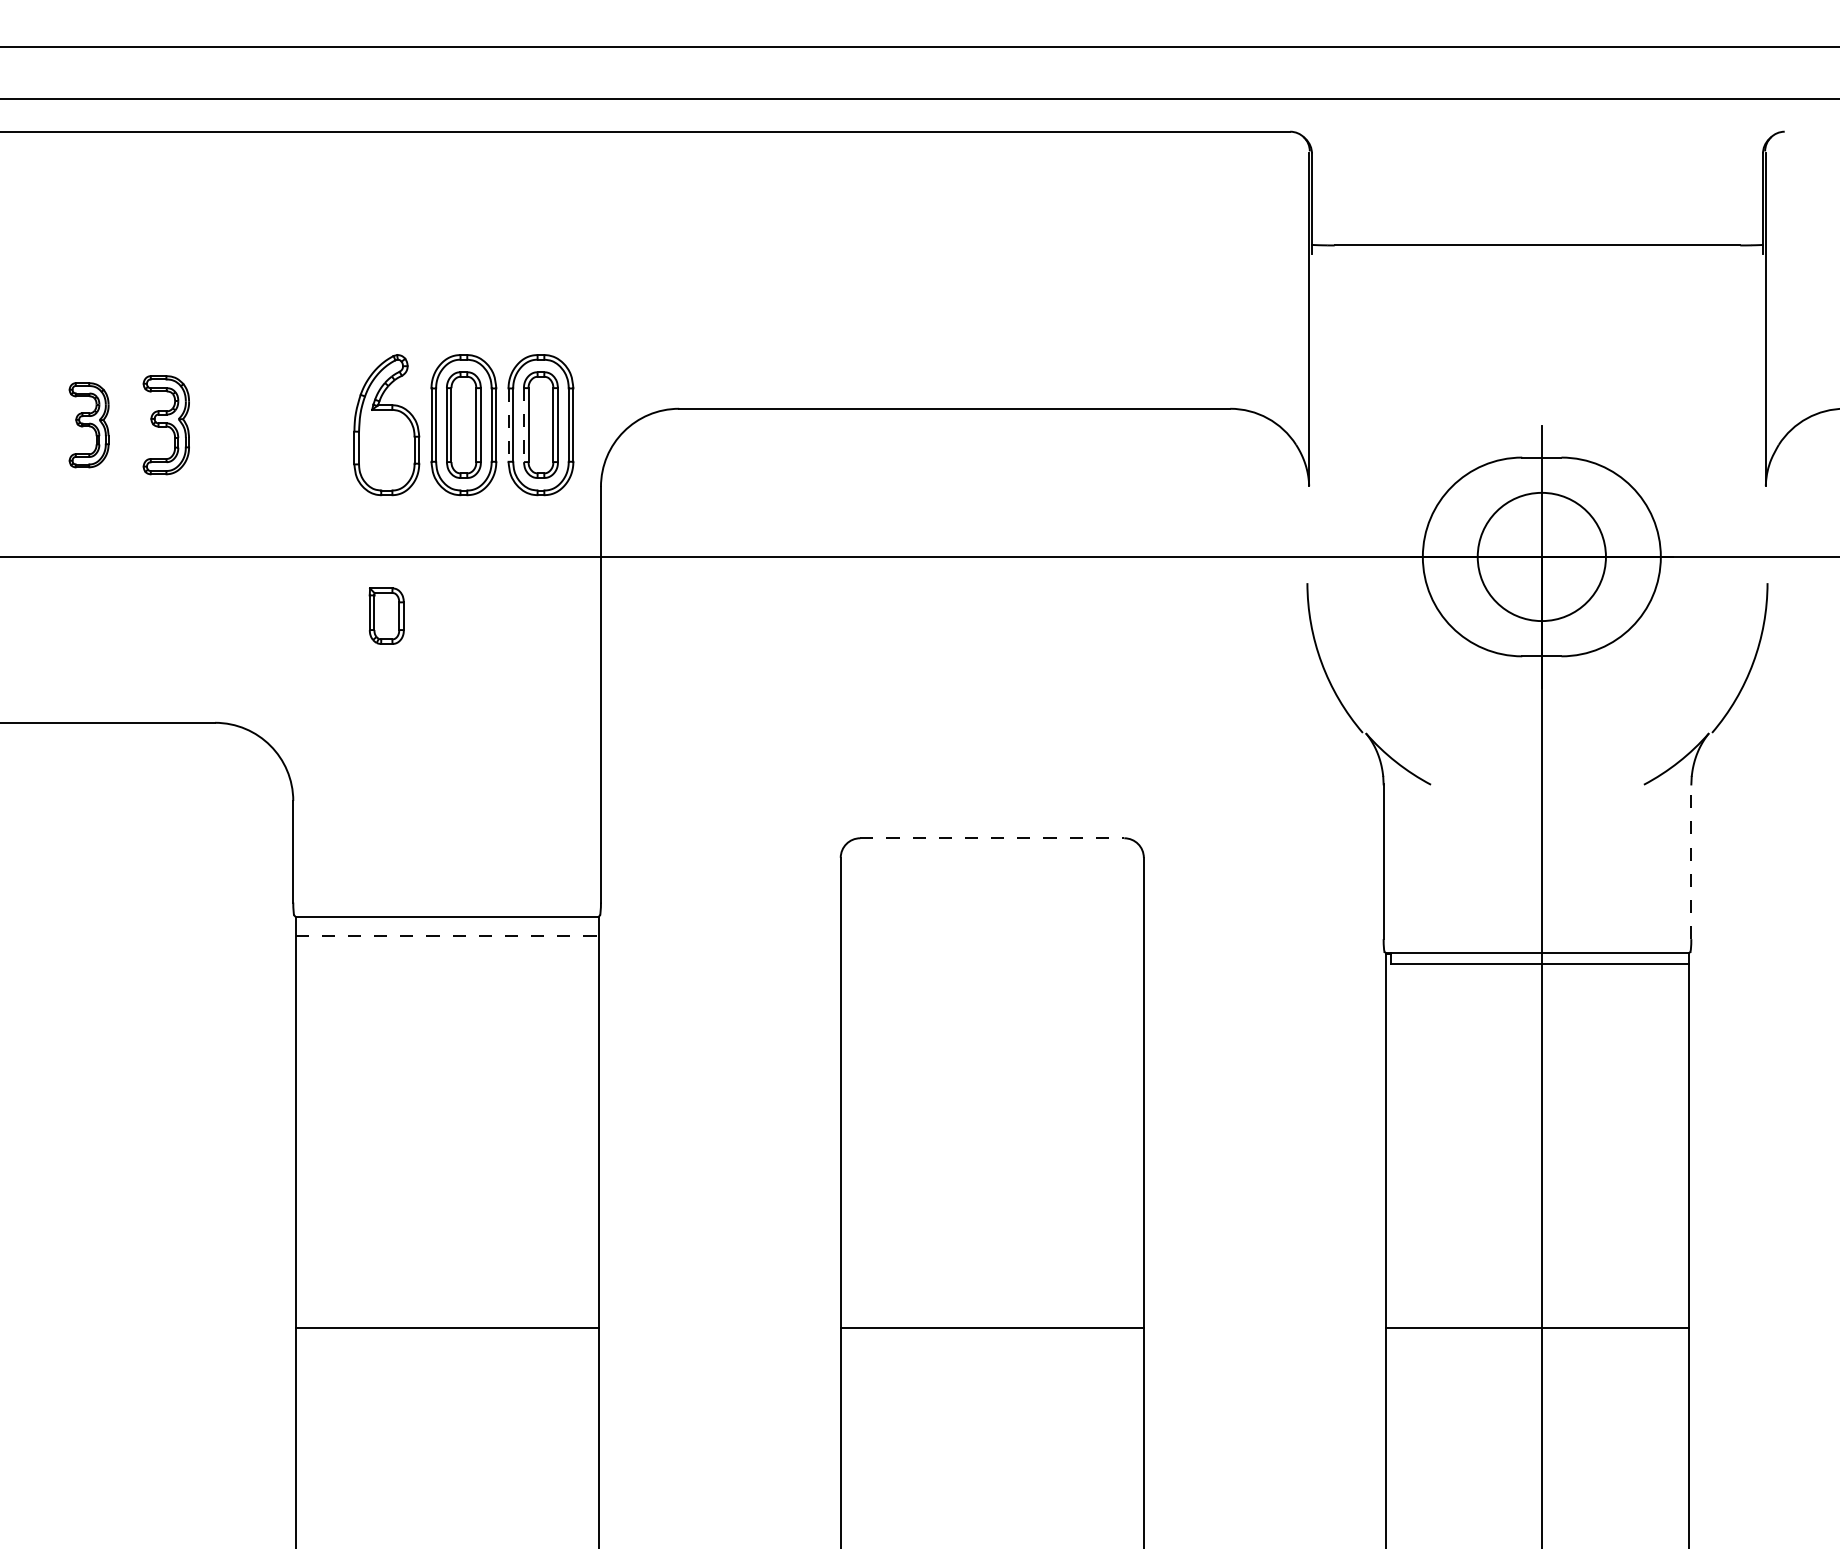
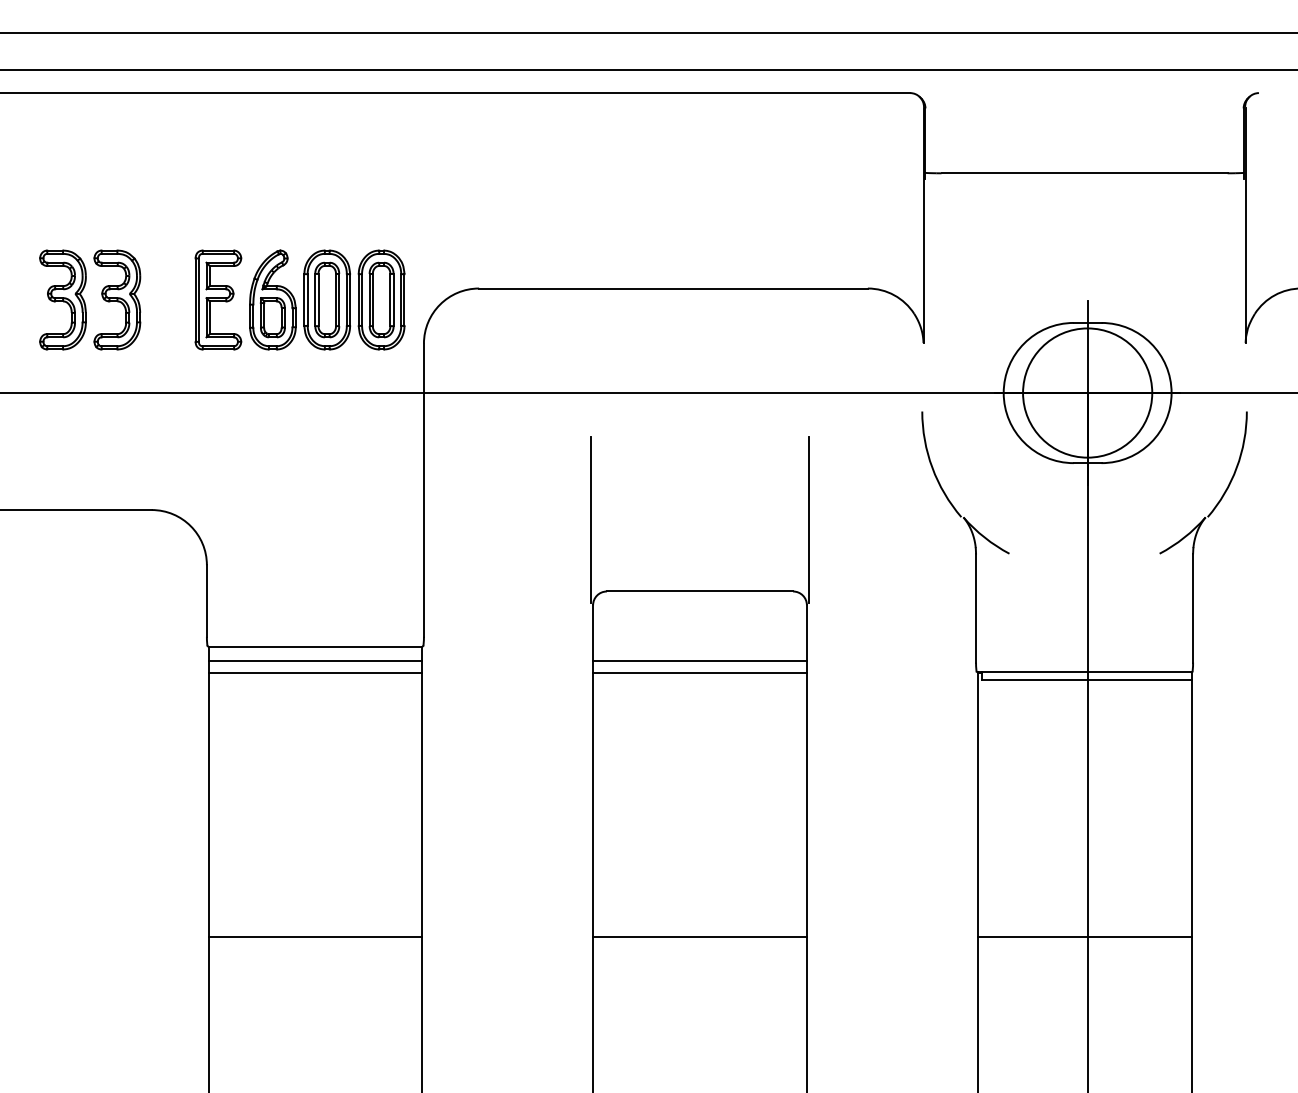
part: (88, 425) -> (62, 300), size x1.67
part: (166, 425) -> (117, 300), size x1.43
part: (309, 425) -> (218, 300), added
line: (508, 425) -> (358, 300), dashed -> solid
line: (523, 425) -> (369, 300), dashed -> solid
circle: (1541, 556) -> (1087, 392), size x1.43
part: (386, 615) -> (272, 317), moved
line: (837, 736) -> (590, 519), added
line: (1147, 736) -> (809, 519), added
line: (992, 838) -> (700, 591), dashed -> solid
line: (1691, 861) -> (1193, 607), dashed -> solid
line: (447, 936) -> (315, 660), dashed -> solid
line: (991, 936) -> (699, 660), added
line: (446, 954) -> (314, 673), added
line: (991, 954) -> (699, 673), added

